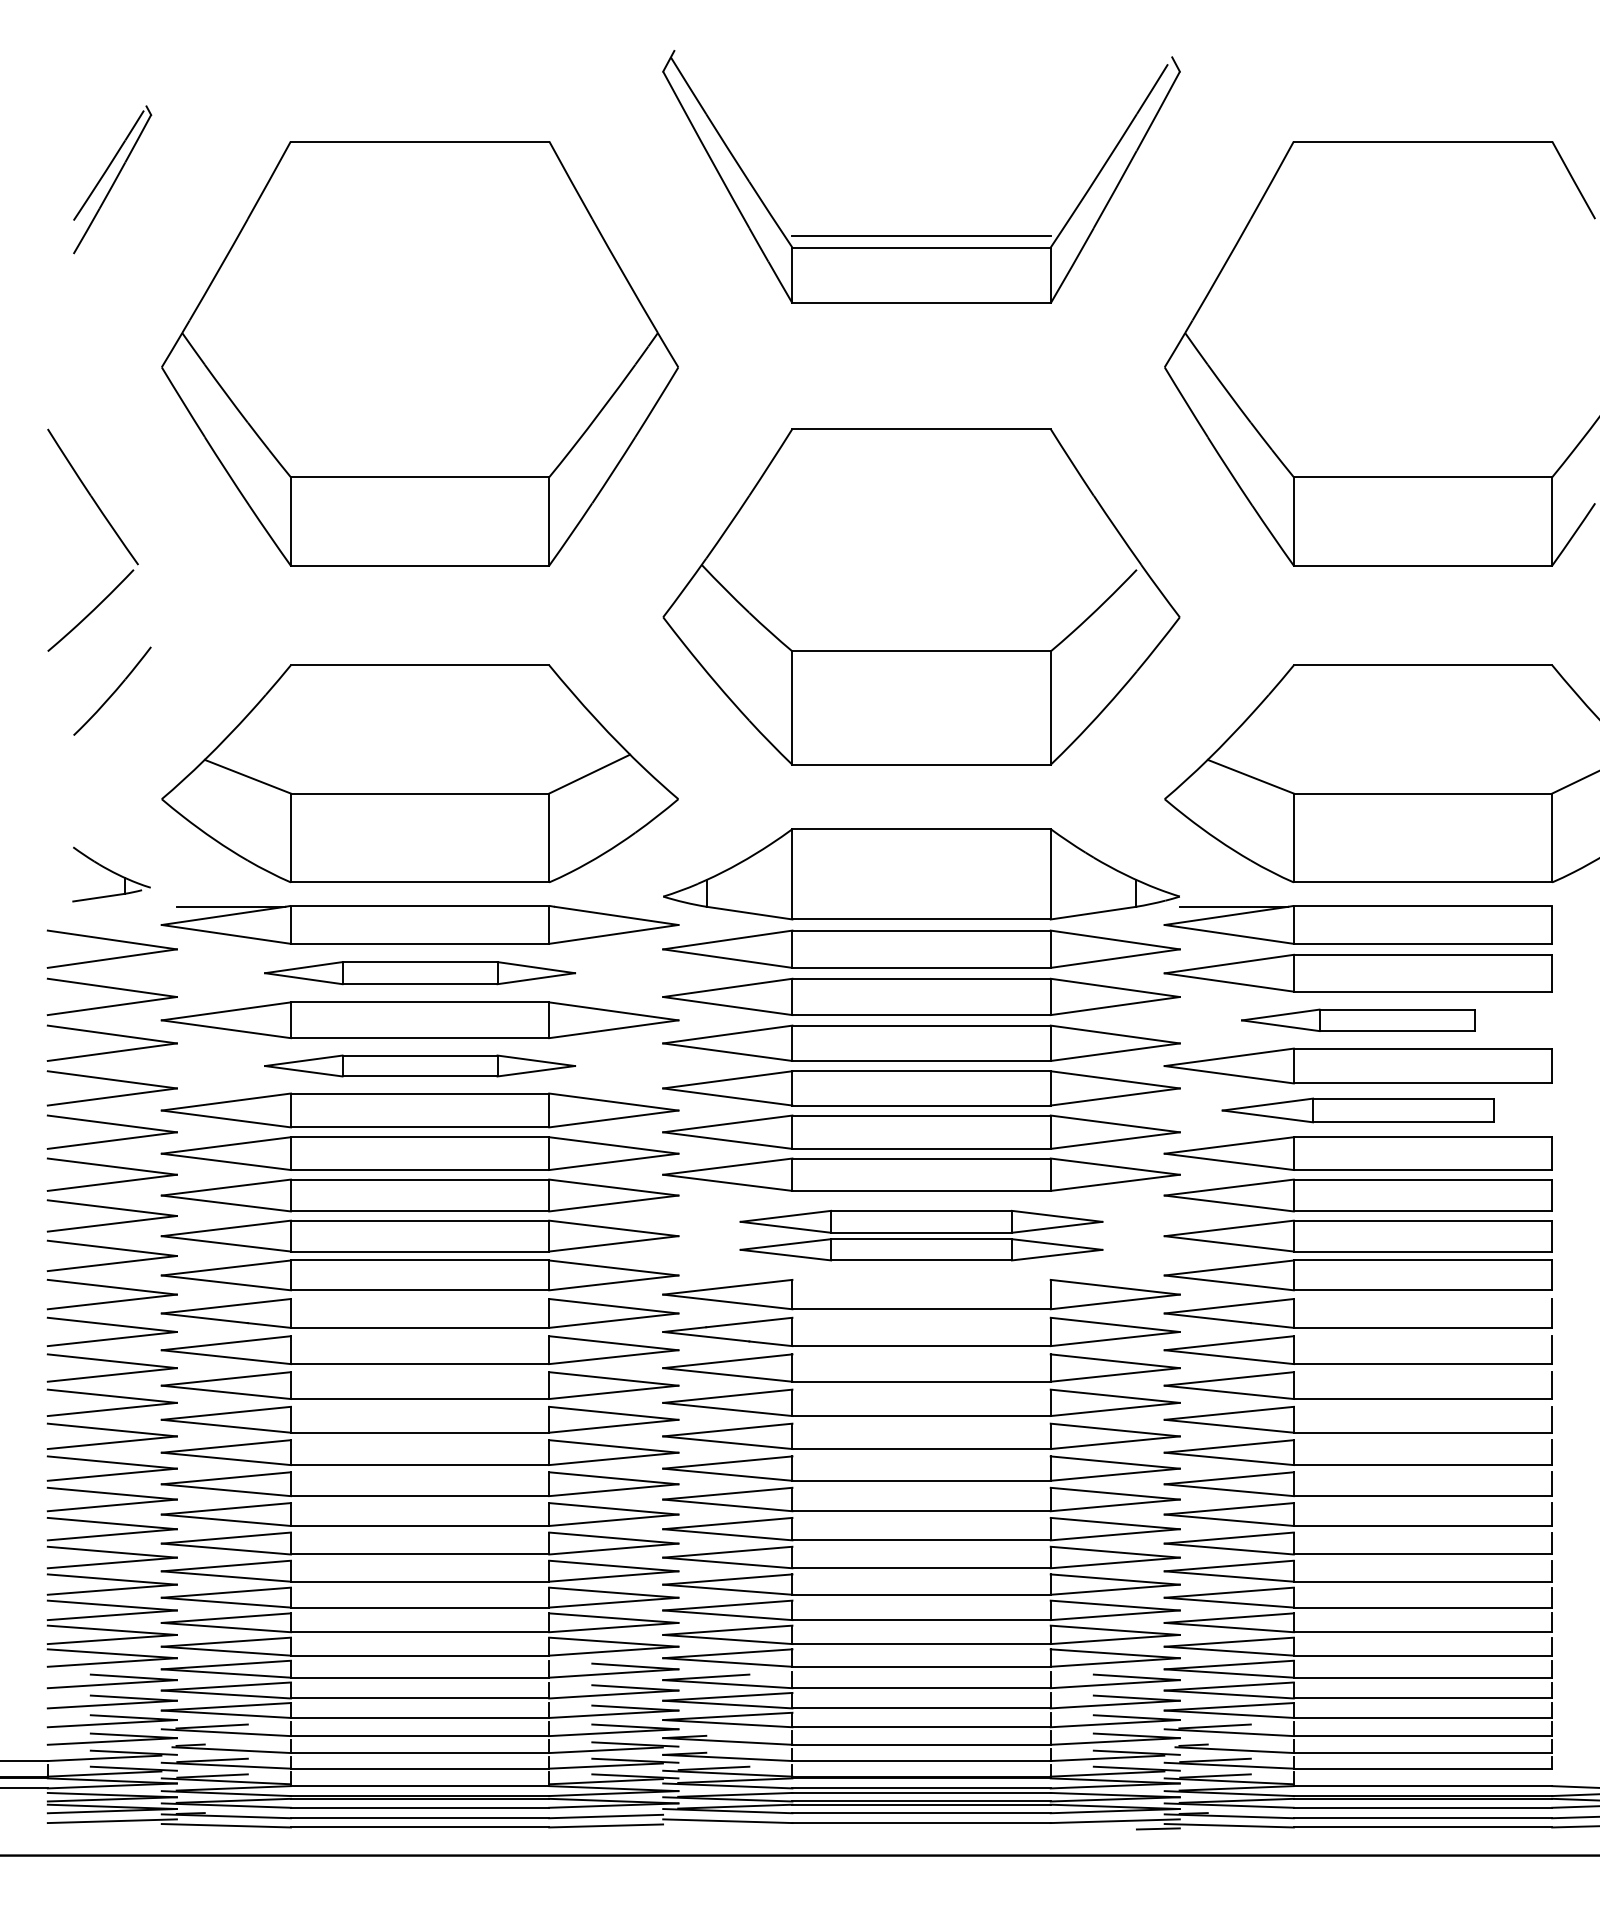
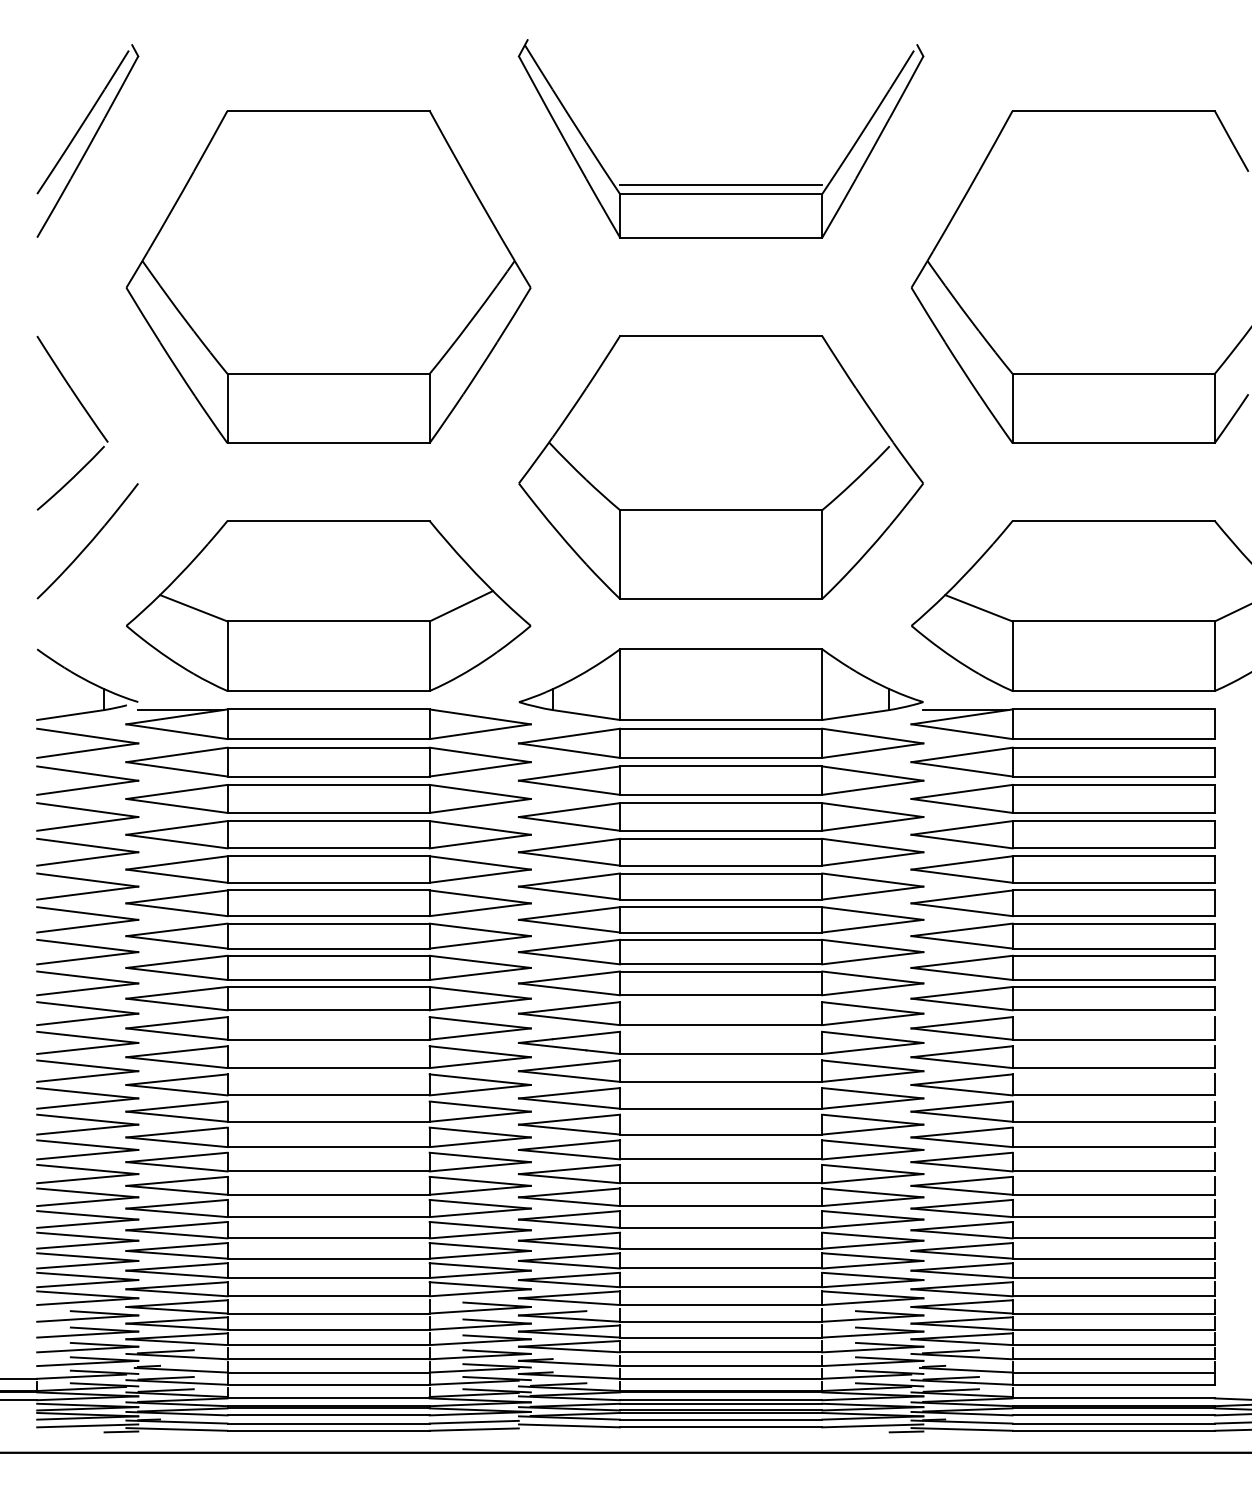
part: (112, 179) -> (87, 140), size x1.67
part: (112, 691) -> (87, 541), size x1.67
part: (111, 874) -> (87, 684), size x1.67
part: (419, 972) -> (328, 761), size x1.67
part: (1357, 1020) -> (1062, 799), size x1.67
part: (419, 1065) -> (328, 834), size x1.67
part: (1357, 1110) -> (1062, 869), size x1.43
part: (921, 1235) -> (721, 967), size x1.43
line: (154, 1828) -> (120, 1431), added

